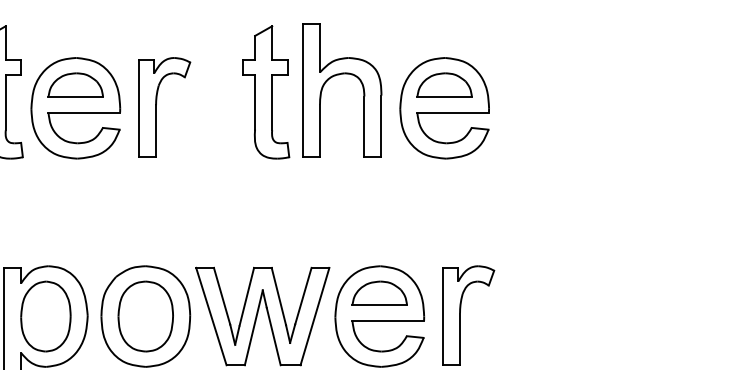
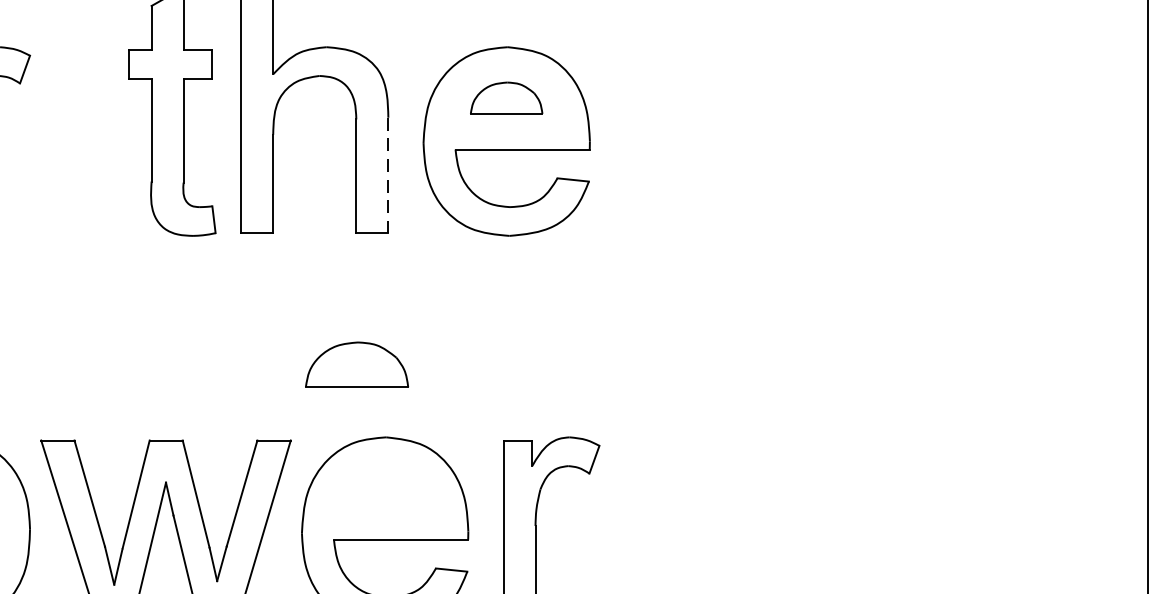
part: (444, 84) -> (506, 96), size x0.7
line: (381, 126) -> (388, 175), solid -> dashed
part: (379, 292) -> (356, 362), moved

